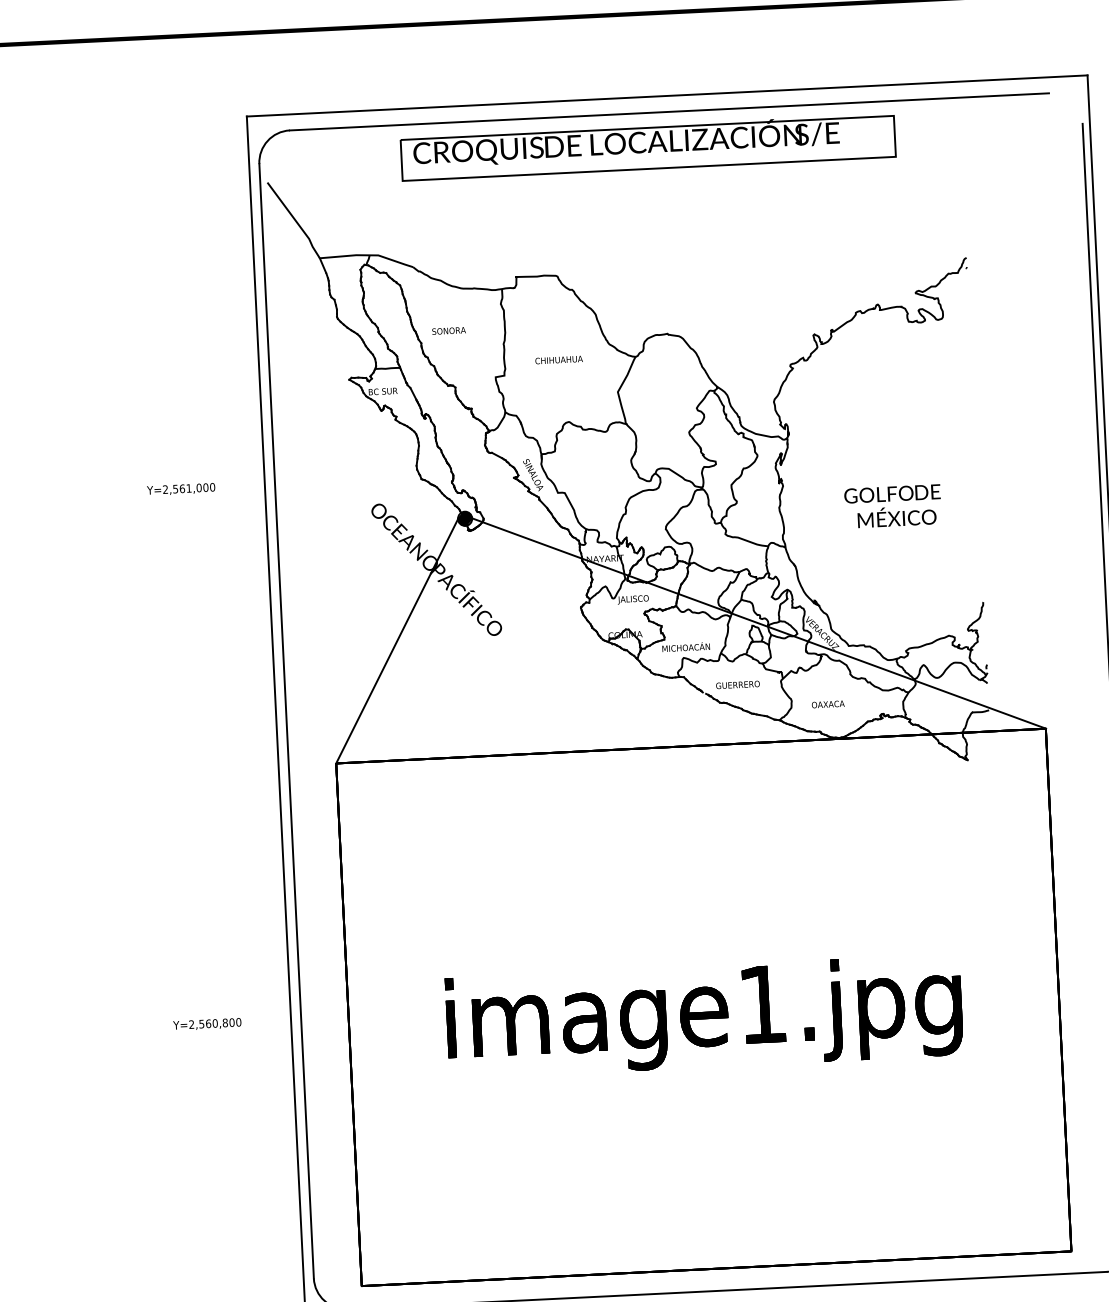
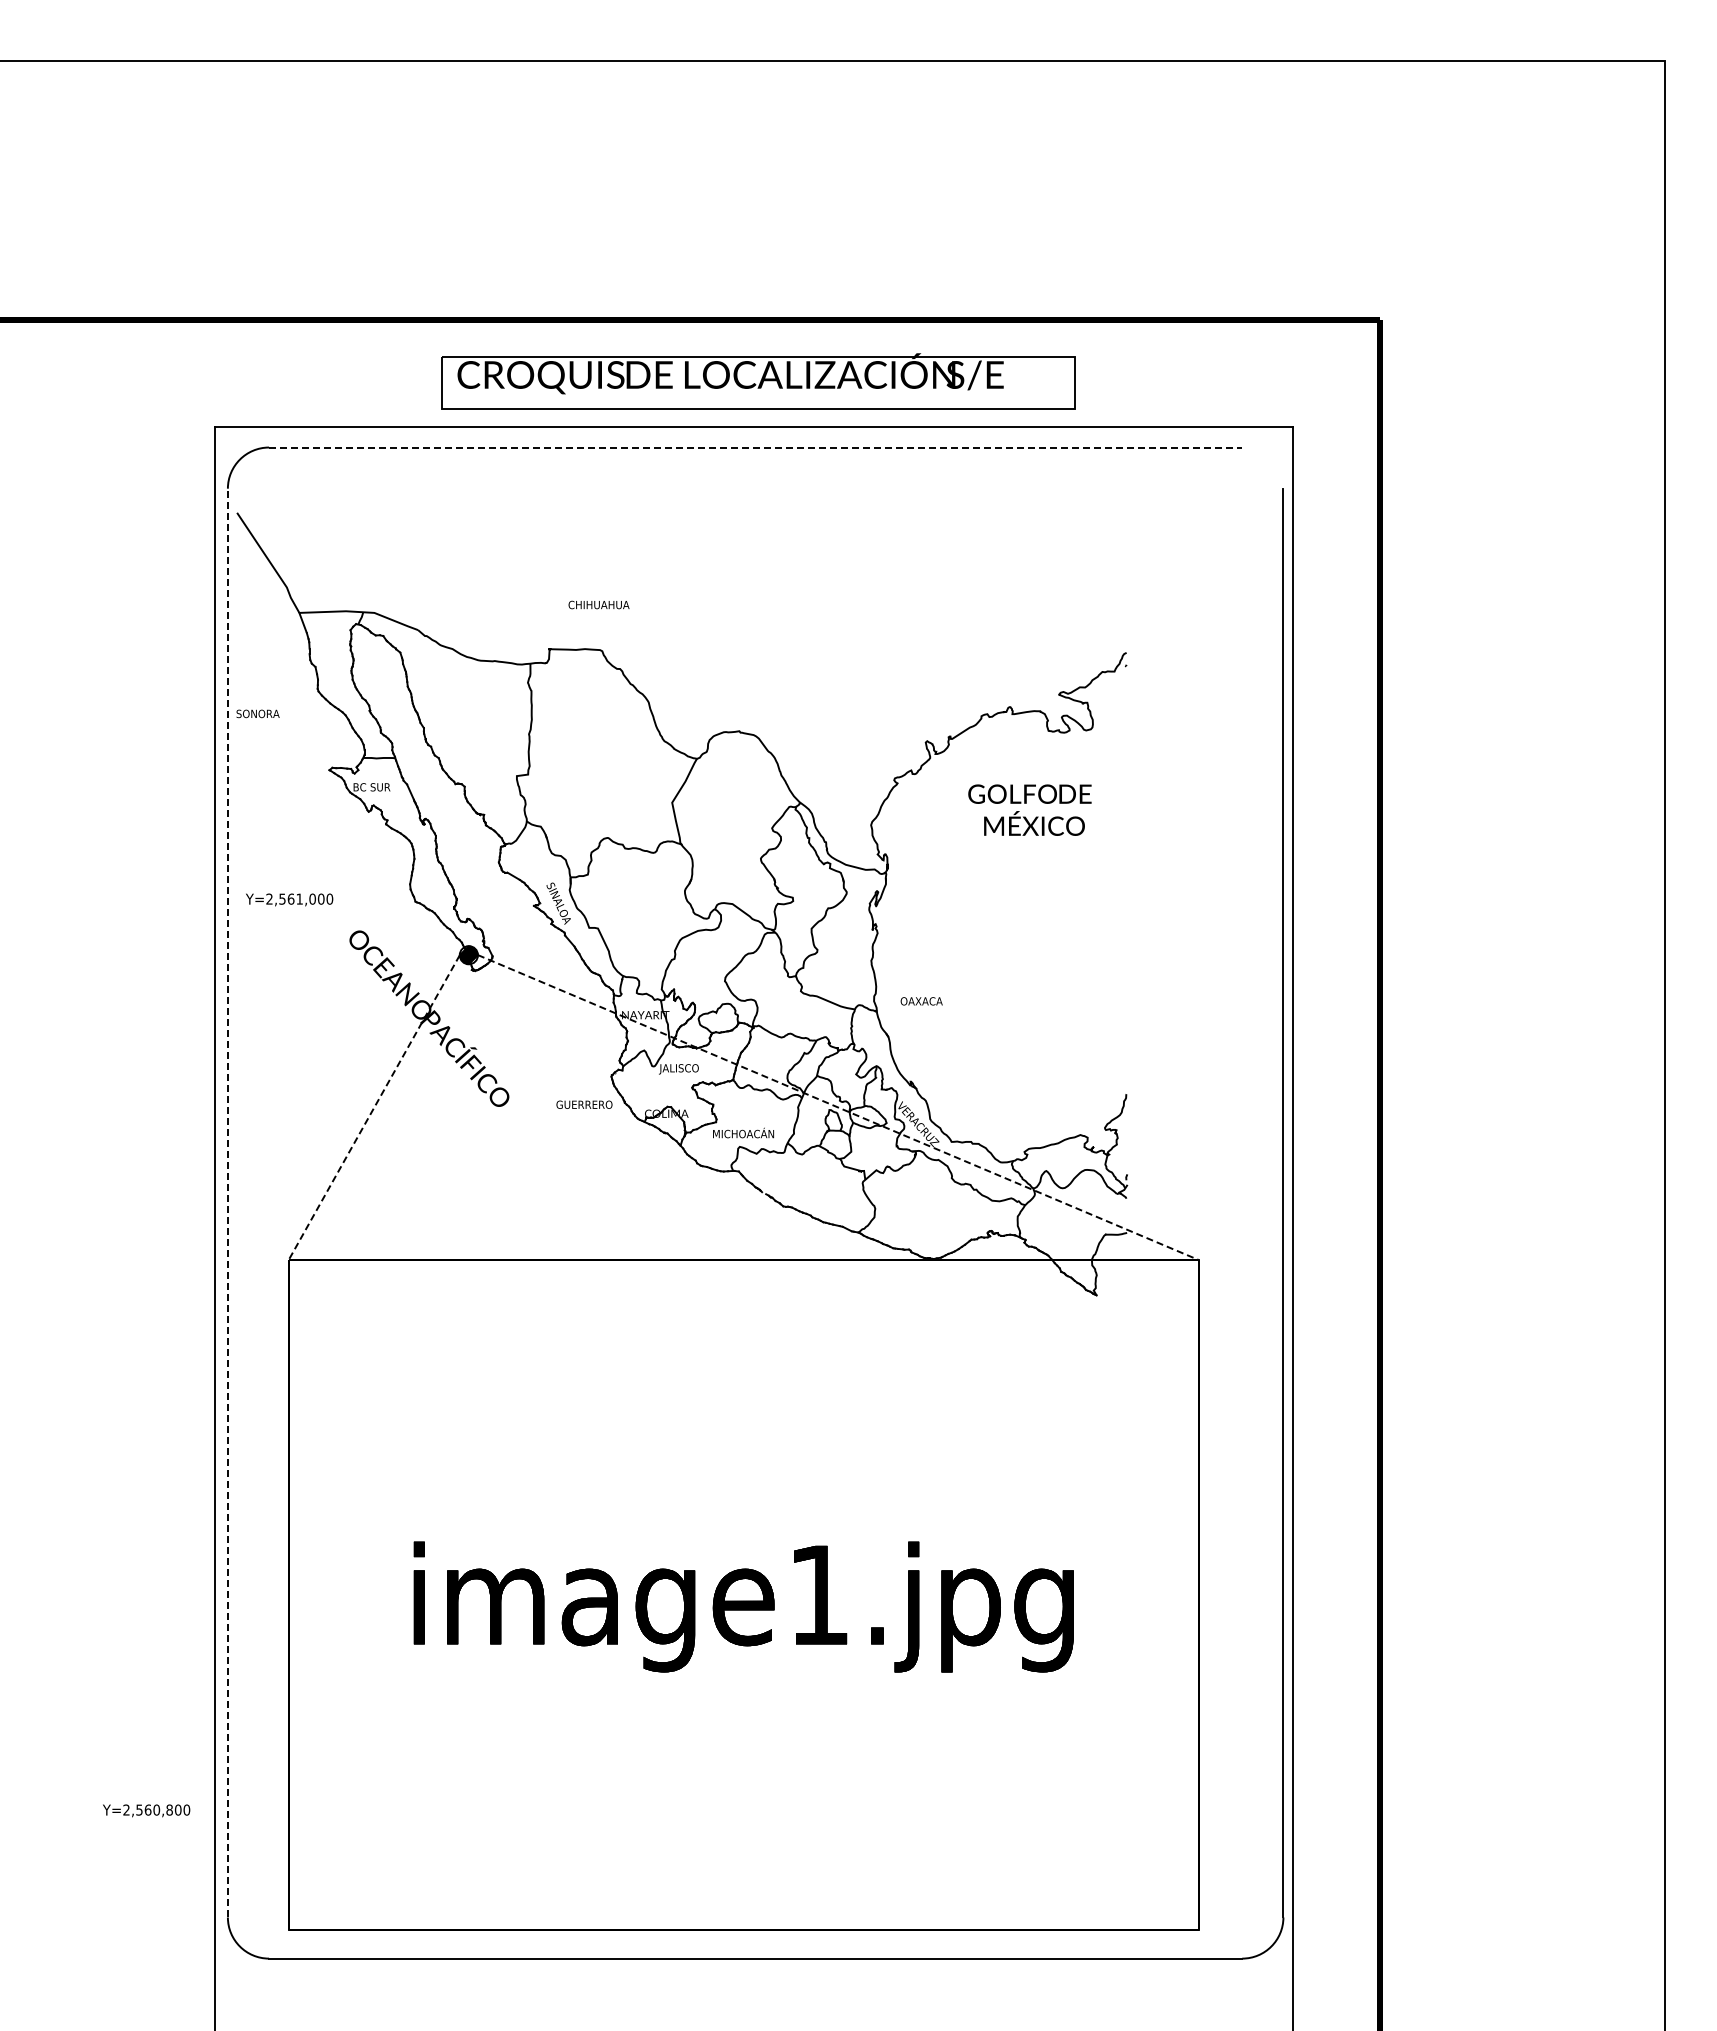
line: (669, 111) -> (755, 447), solid -> dashed
part: (648, 147) -> (758, 381), moved
text: (448, 330) -> (257, 713), moved
text: (558, 359) -> (598, 604), moved
text: (181, 489) -> (289, 899), moved
text: (892, 505) -> (1029, 809), moved
line: (759, 623) -> (838, 1107), solid -> dashed
line: (397, 641) -> (374, 1107), solid -> dashed
text: (737, 684) -> (584, 1104), moved
text: (828, 704) -> (921, 1001), moved
line: (286, 720) -> (227, 1202), solid -> dashed
text: (207, 1024) -> (146, 1810), moved

